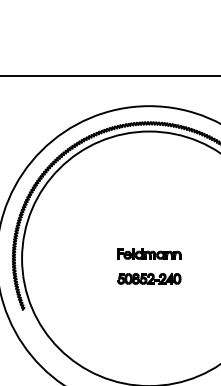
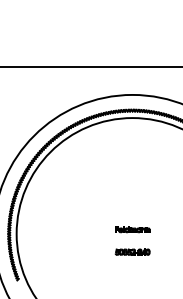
part: (149, 253) -> (132, 229), size x0.6
part: (149, 278) -> (132, 251), size x0.6

